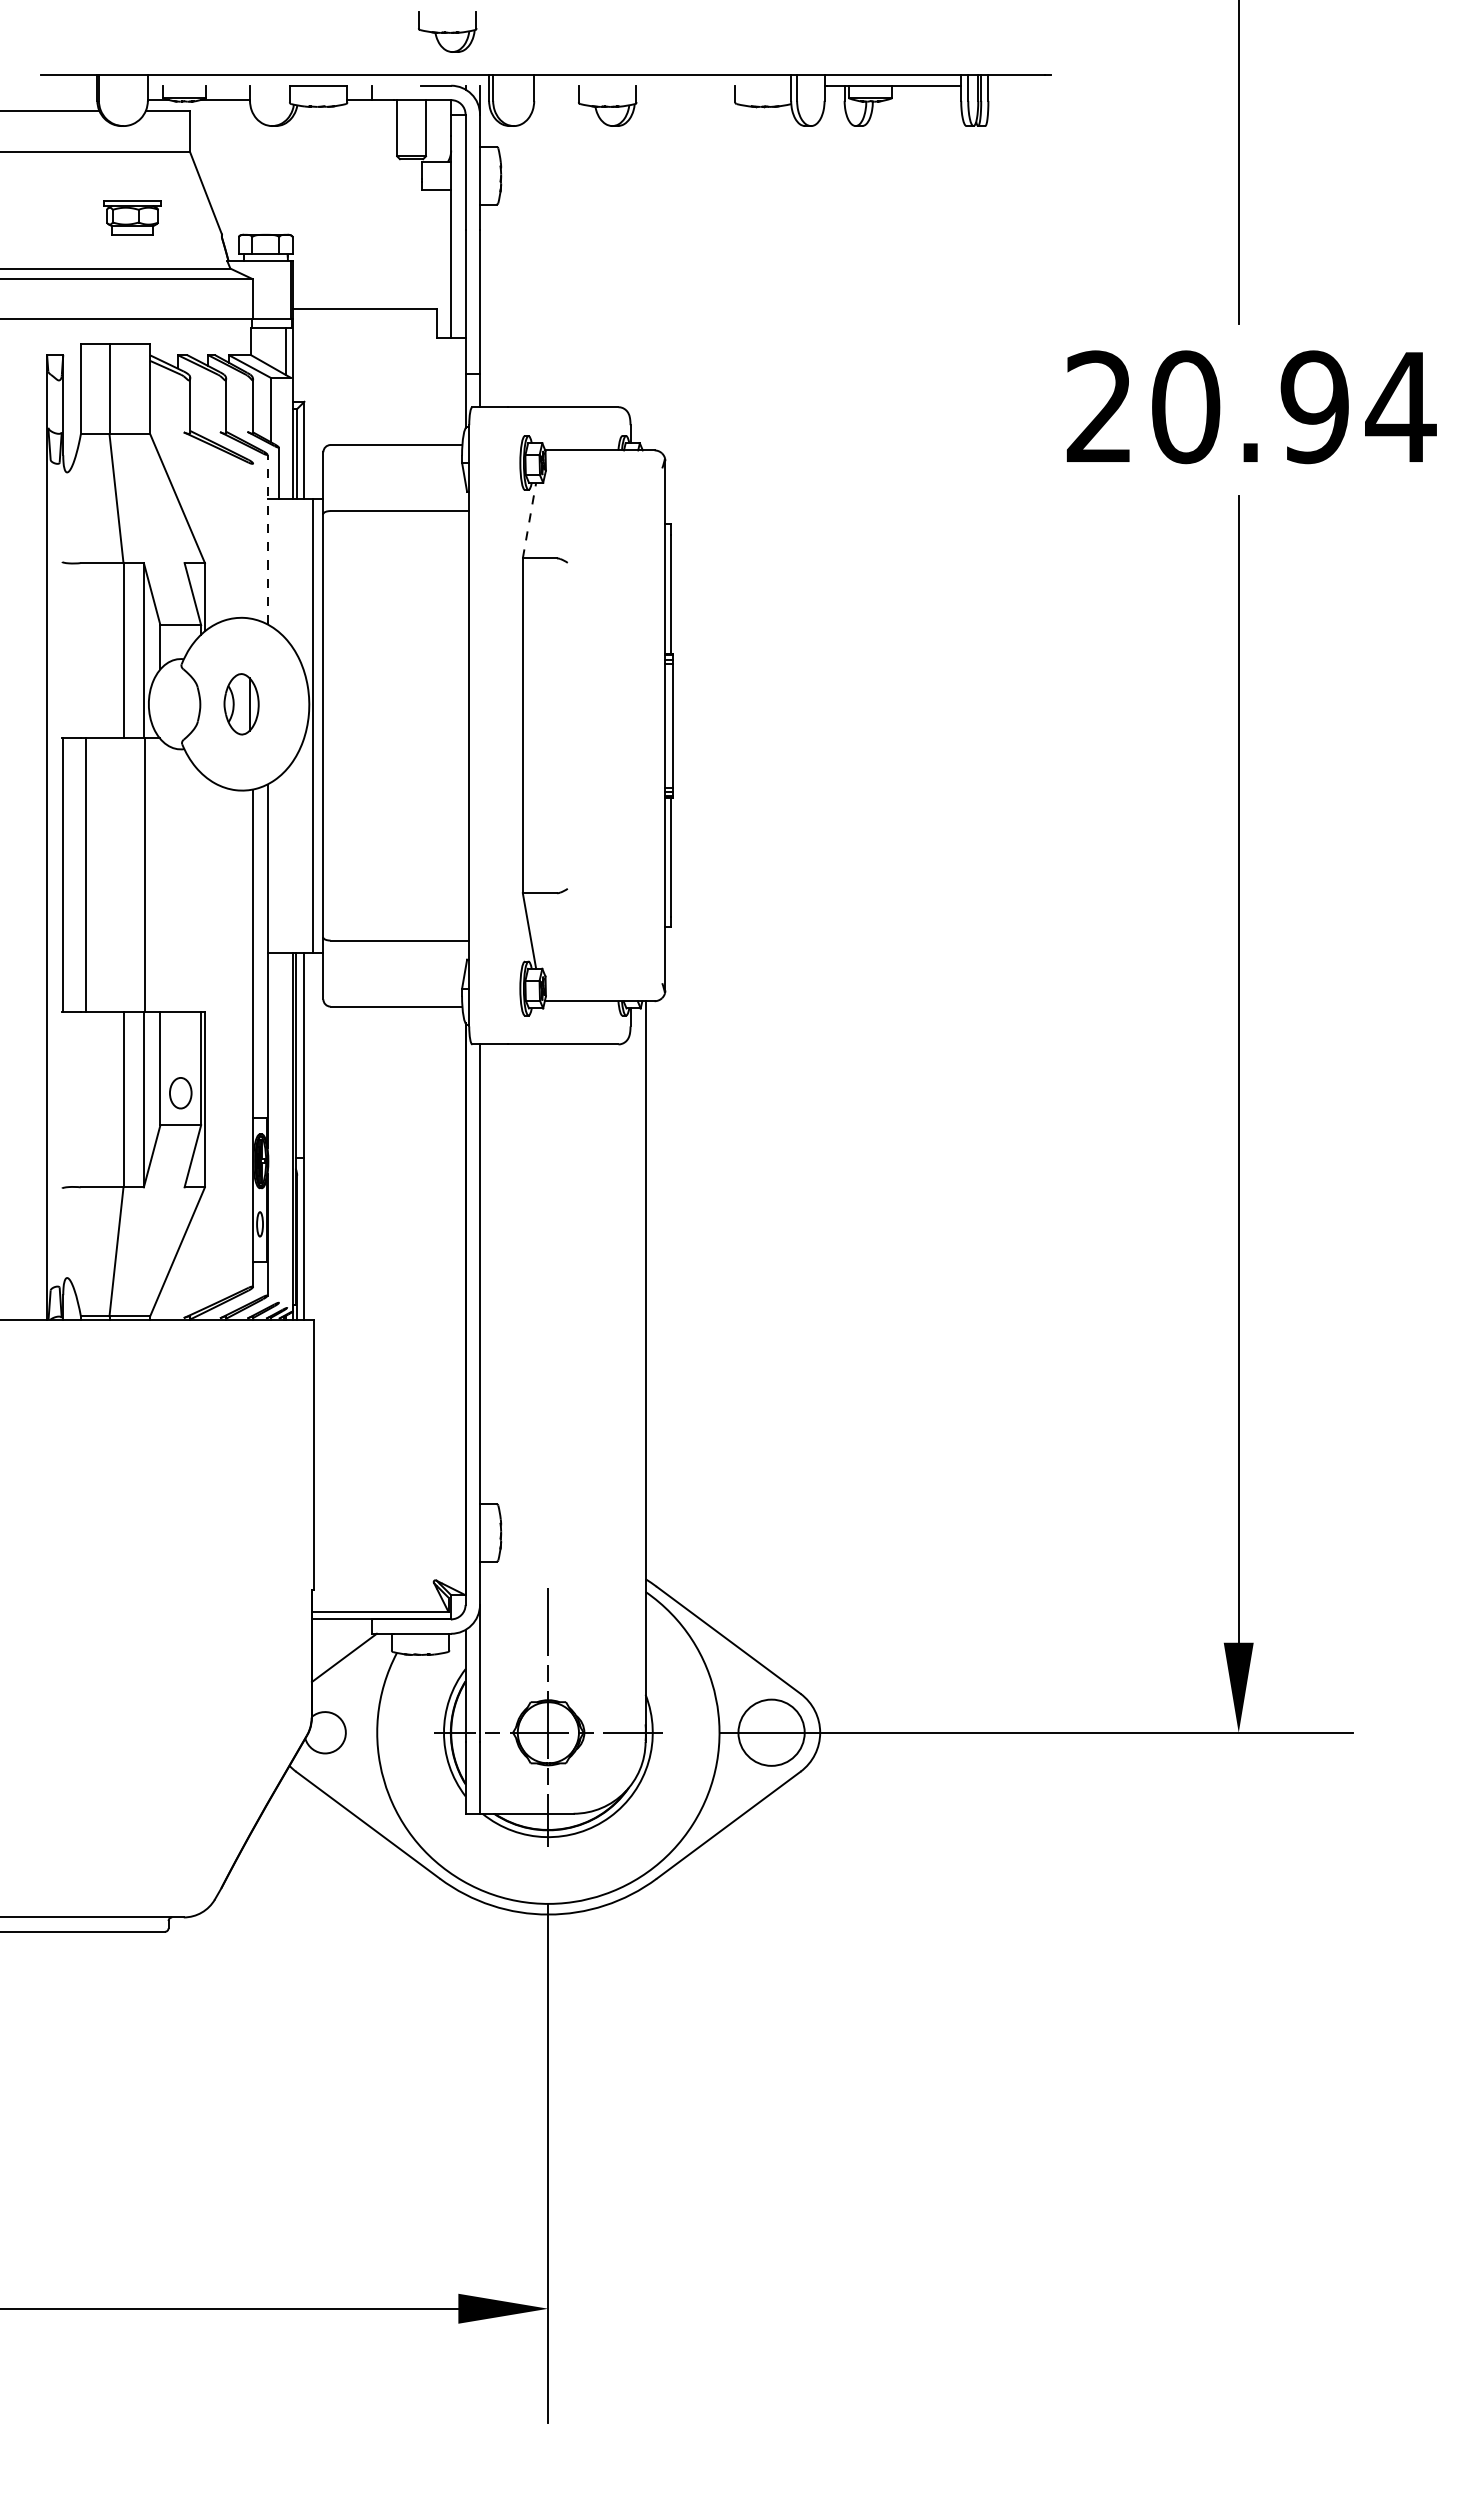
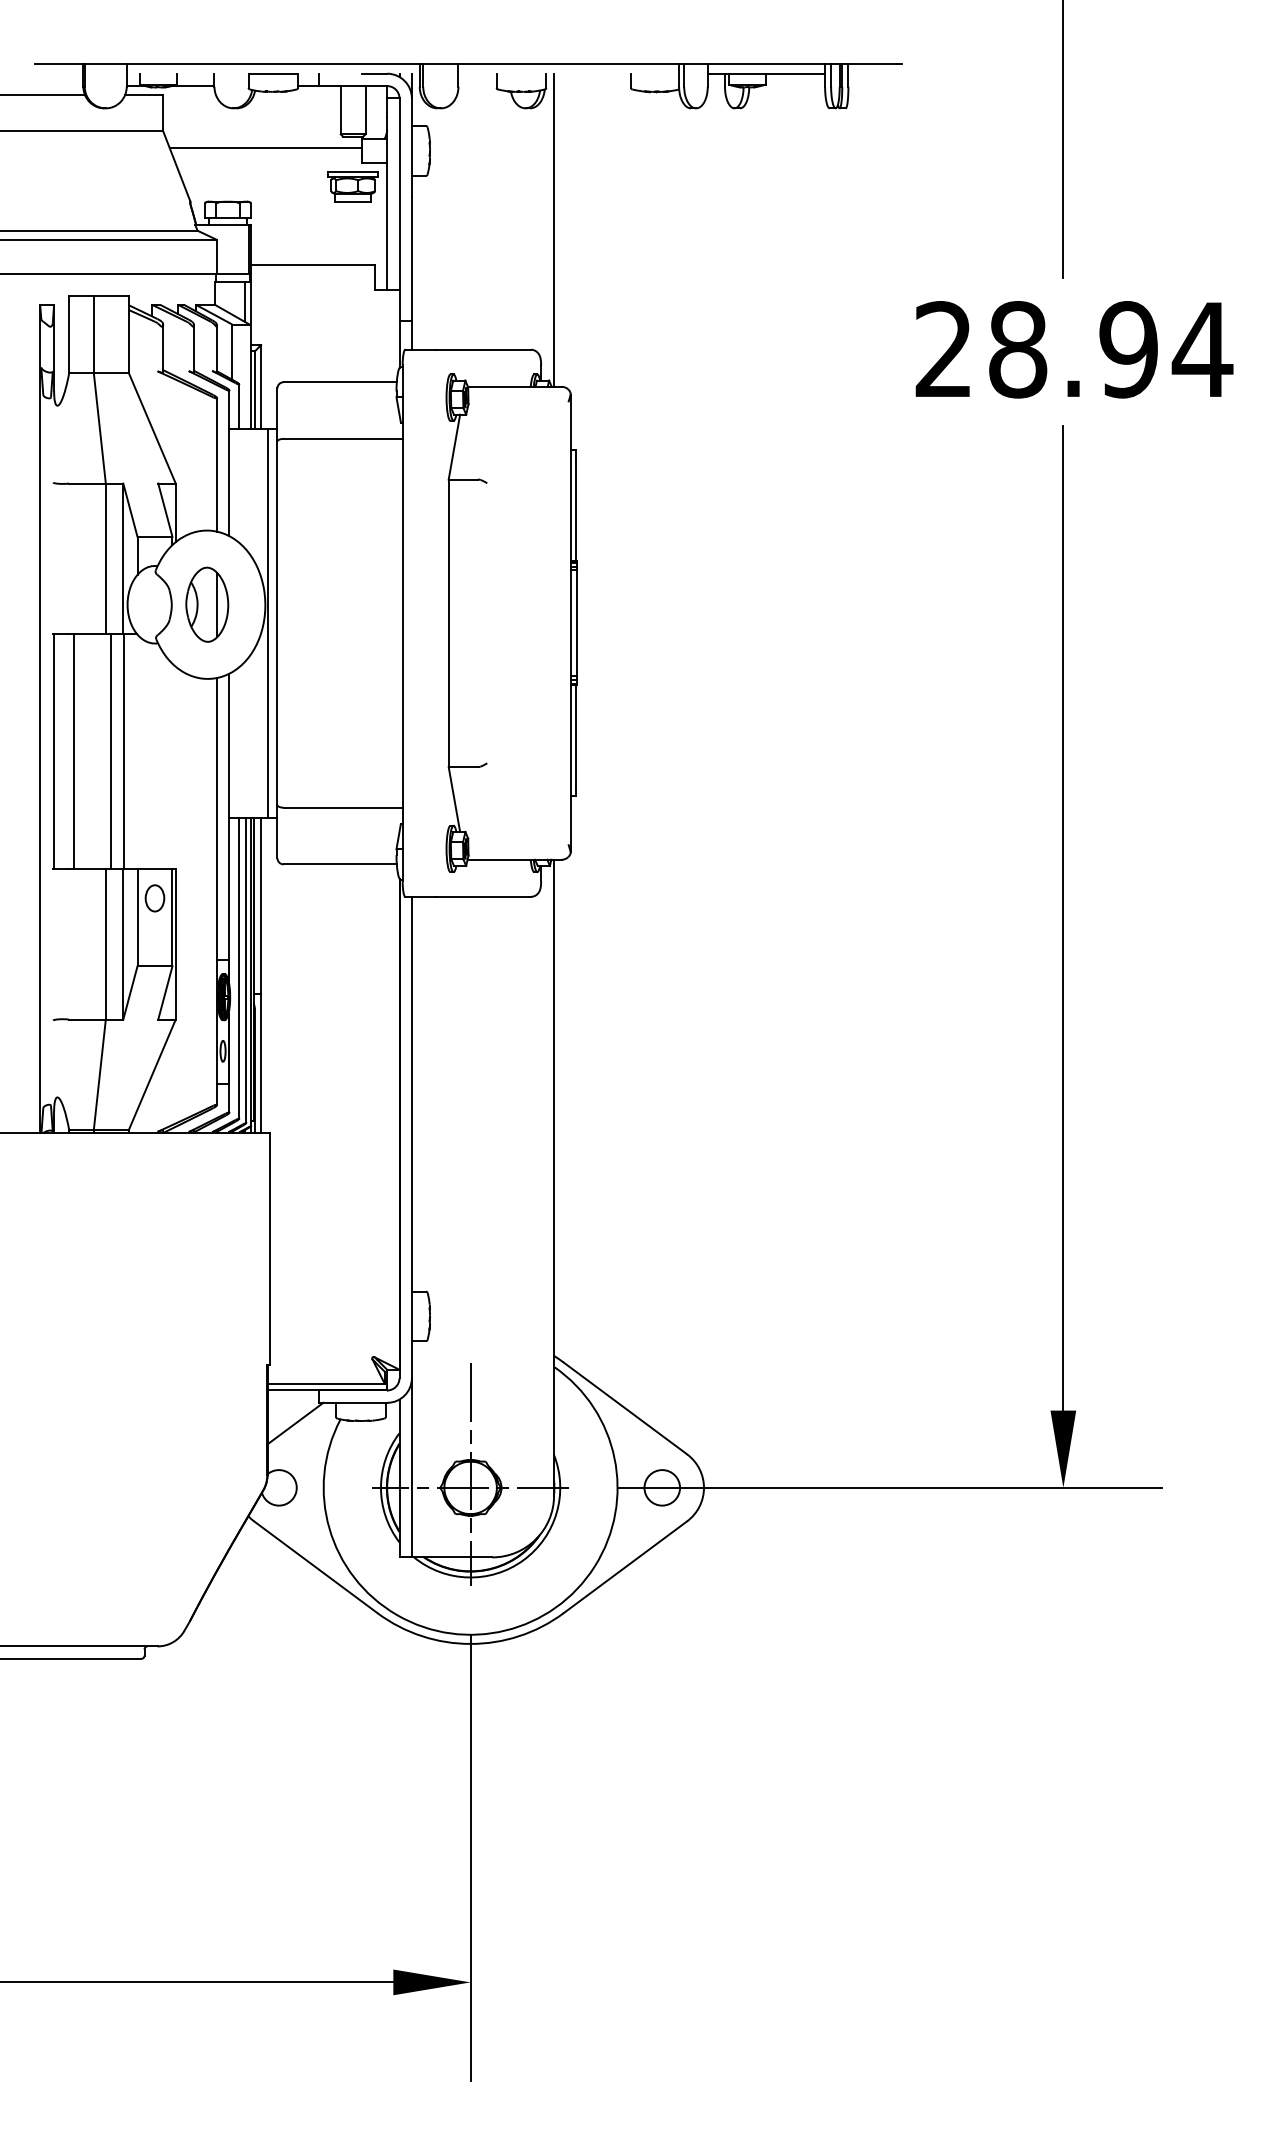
part: (447, 31) -> (384, 27), removed
line: (309, 172) -> (265, 148), added
part: (132, 217) -> (353, 186), moved
line: (645, 267) -> (554, 229), added
text: (1186, 406) -> (1018, 349), 20.94 -> 28.94
line: (529, 520) -> (454, 447), dashed -> solid
line: (267, 539) -> (229, 463), dashed -> solid
line: (253, 541) -> (217, 465), added
part: (241, 704) -> (207, 604), size x1.43
line: (129, 875) -> (110, 751), added
part: (180, 1093) -> (154, 898), moved
line: (278, 1127) -> (238, 968), added
line: (287, 1130) -> (246, 970), added
circle: (771, 1732) -> (662, 1487), size x0.62

